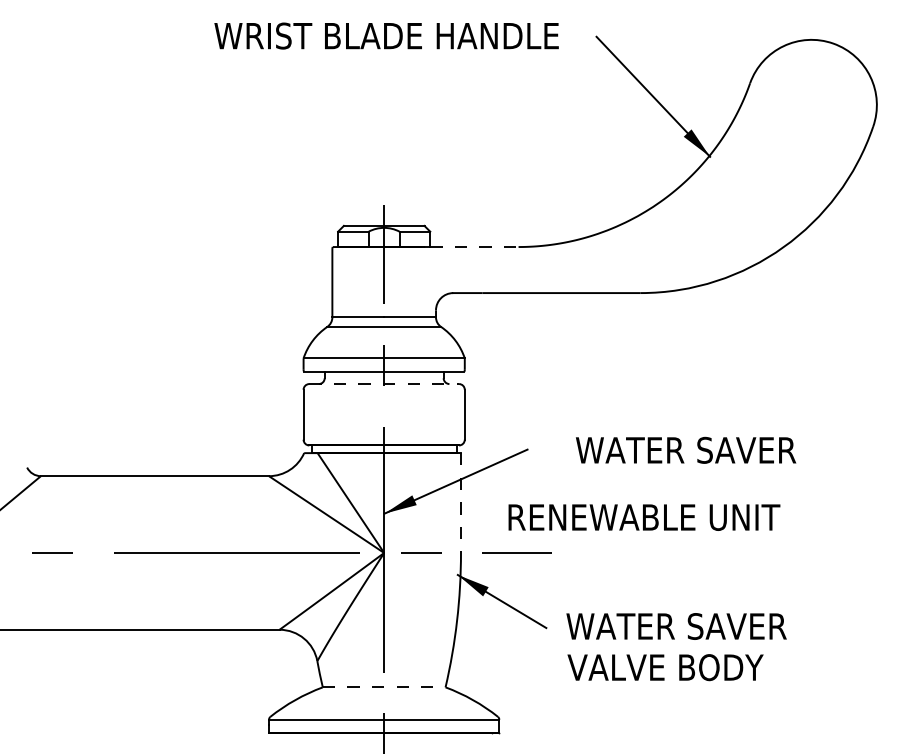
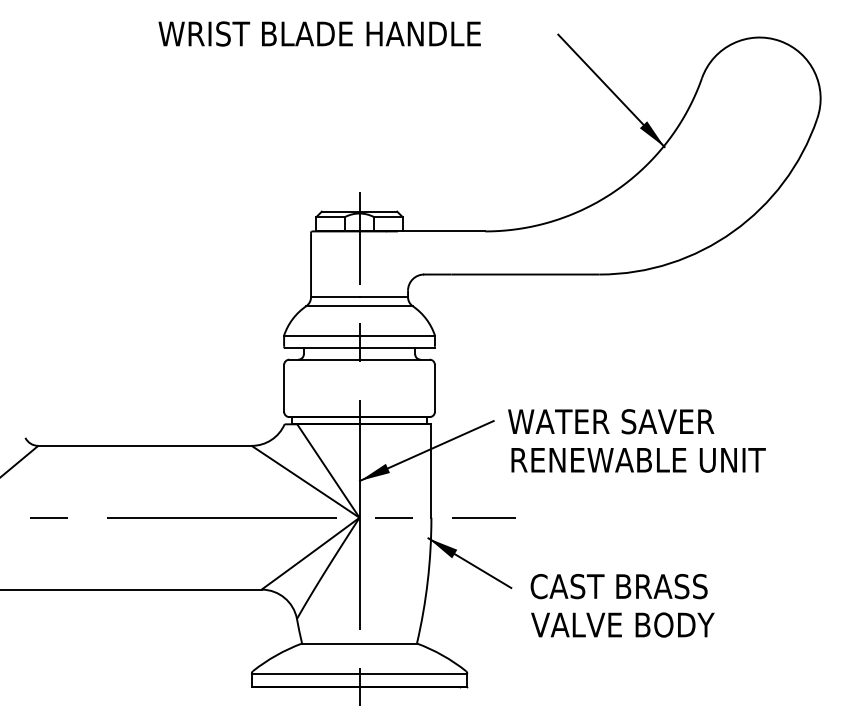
text: (386, 35) -> (319, 33), moved
line: (474, 247) -> (444, 231), dashed -> solid
line: (384, 384) -> (359, 360), dashed -> solid
text: (686, 449) -> (611, 420), moved
line: (460, 503) -> (430, 471), dashed -> solid
text: (644, 517) -> (638, 460), moved
text: (676, 626) -> (633, 586), WATER SAVER -> CAST BRASS
line: (384, 687) -> (359, 643), dashed -> solid

